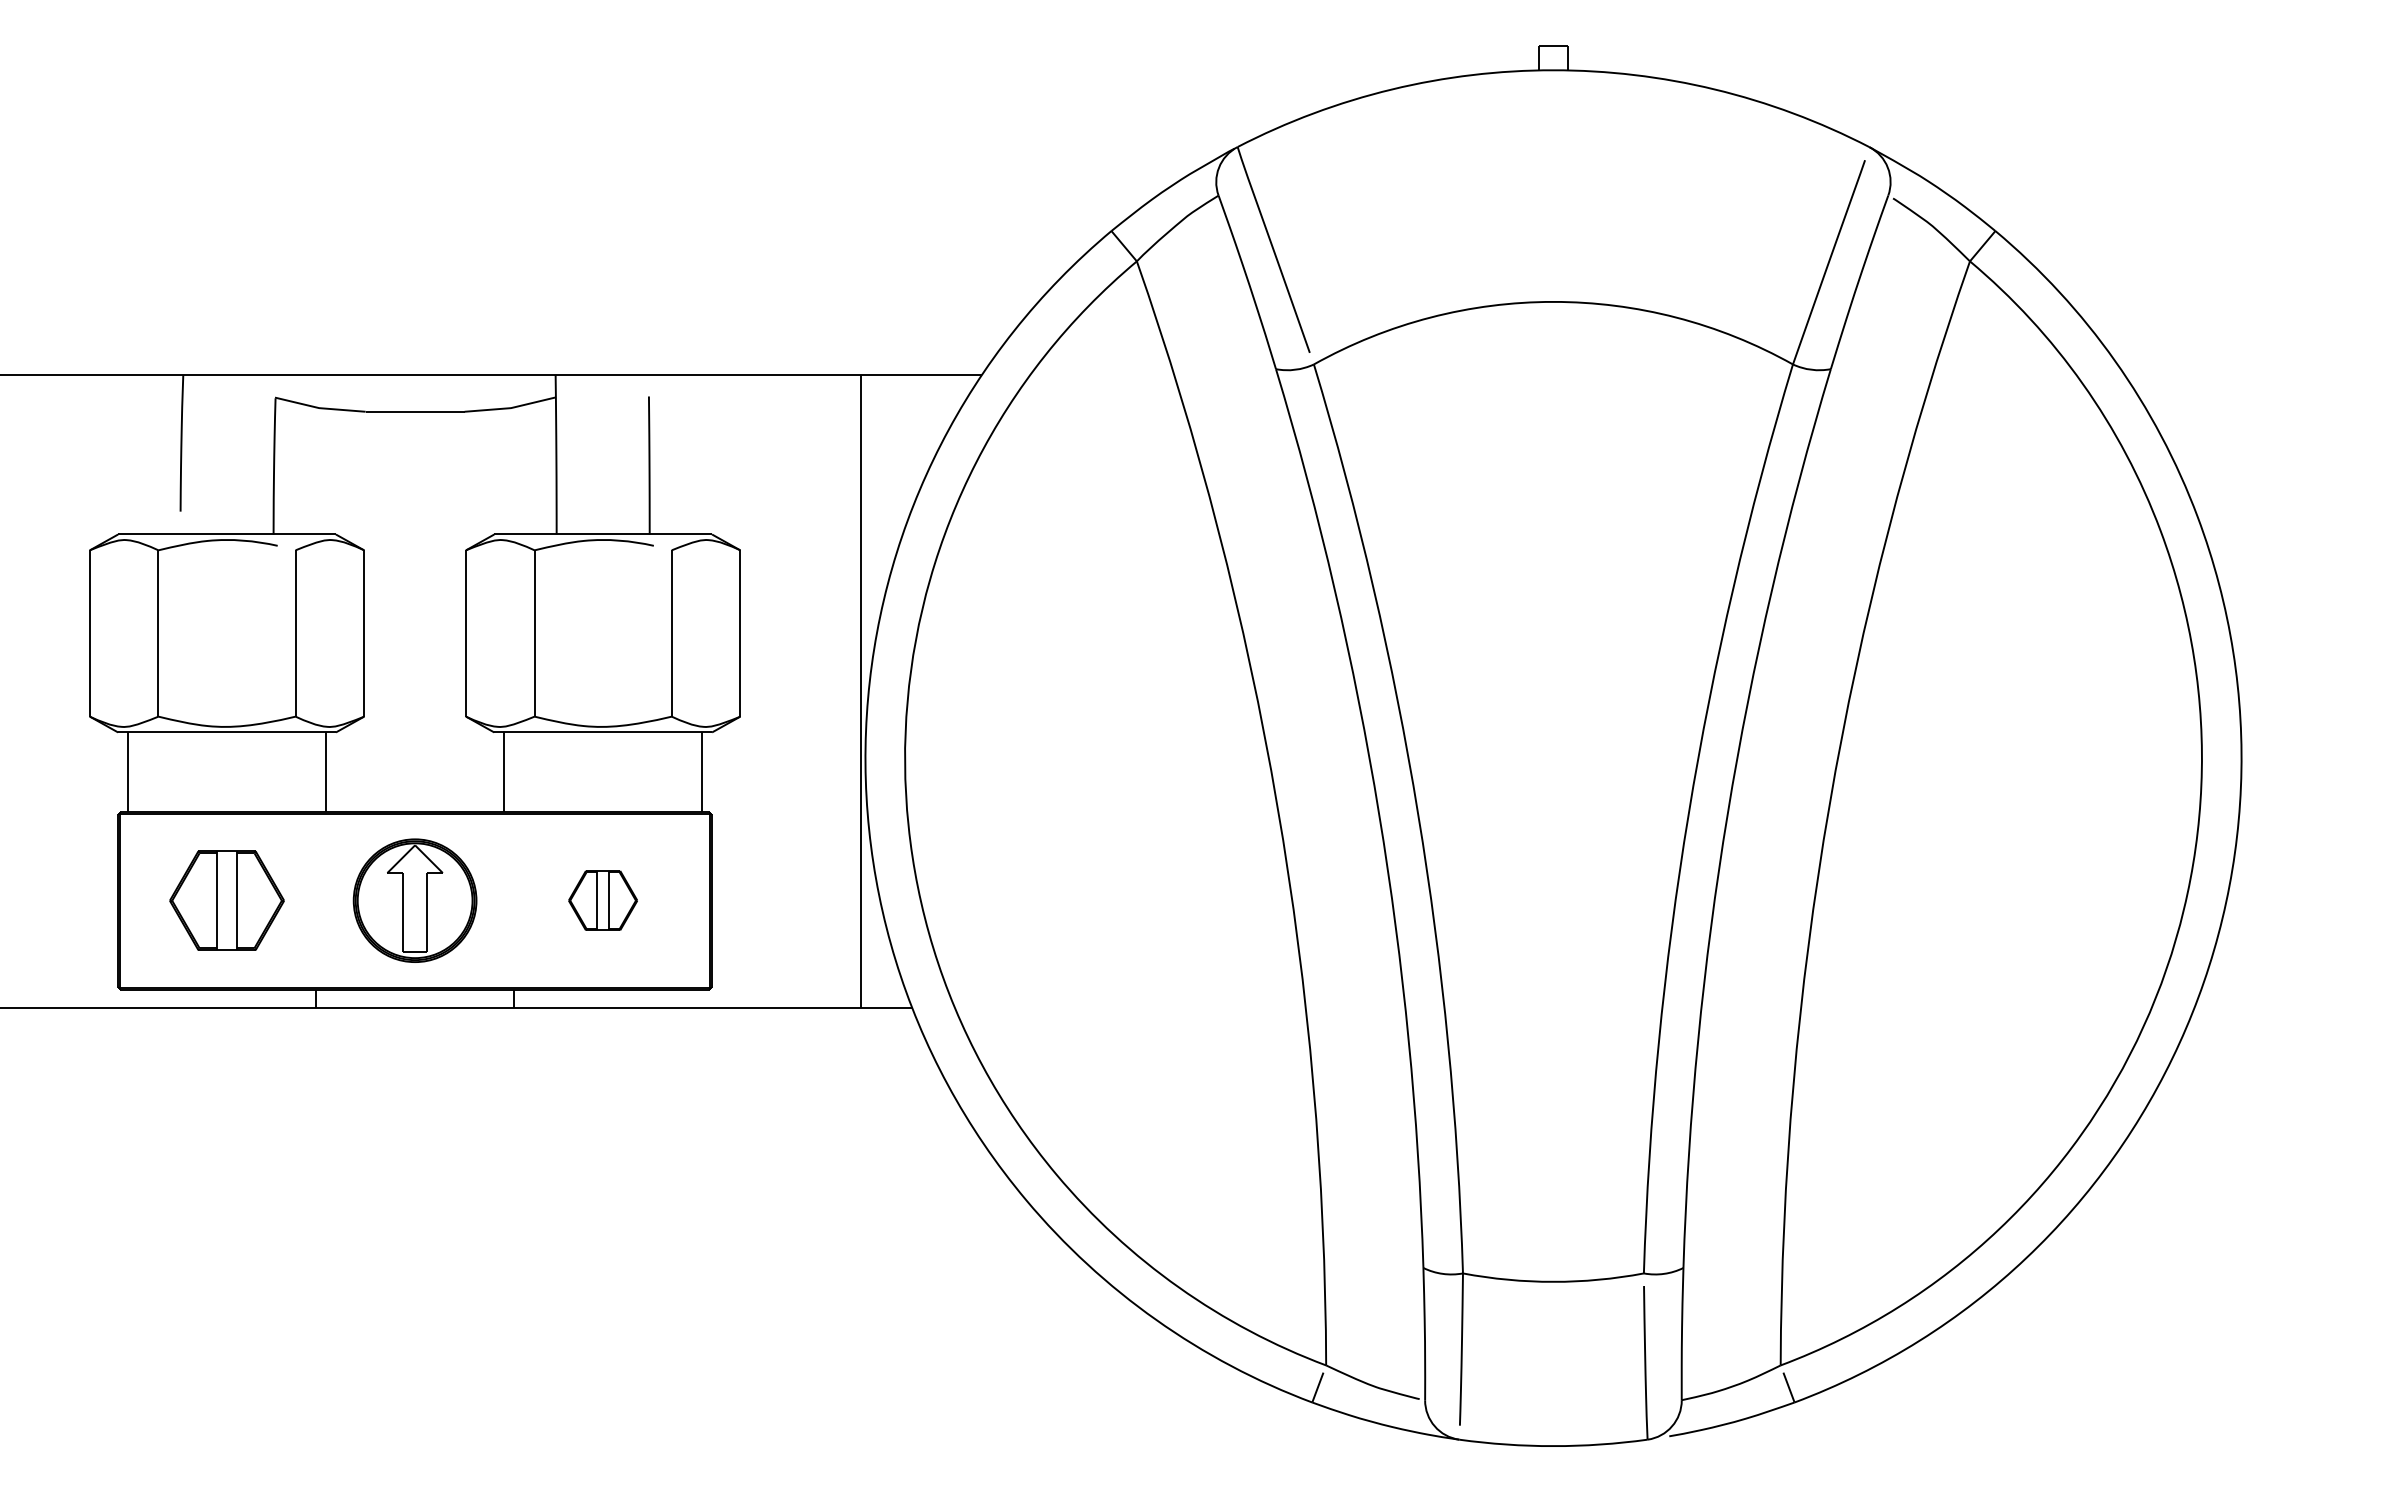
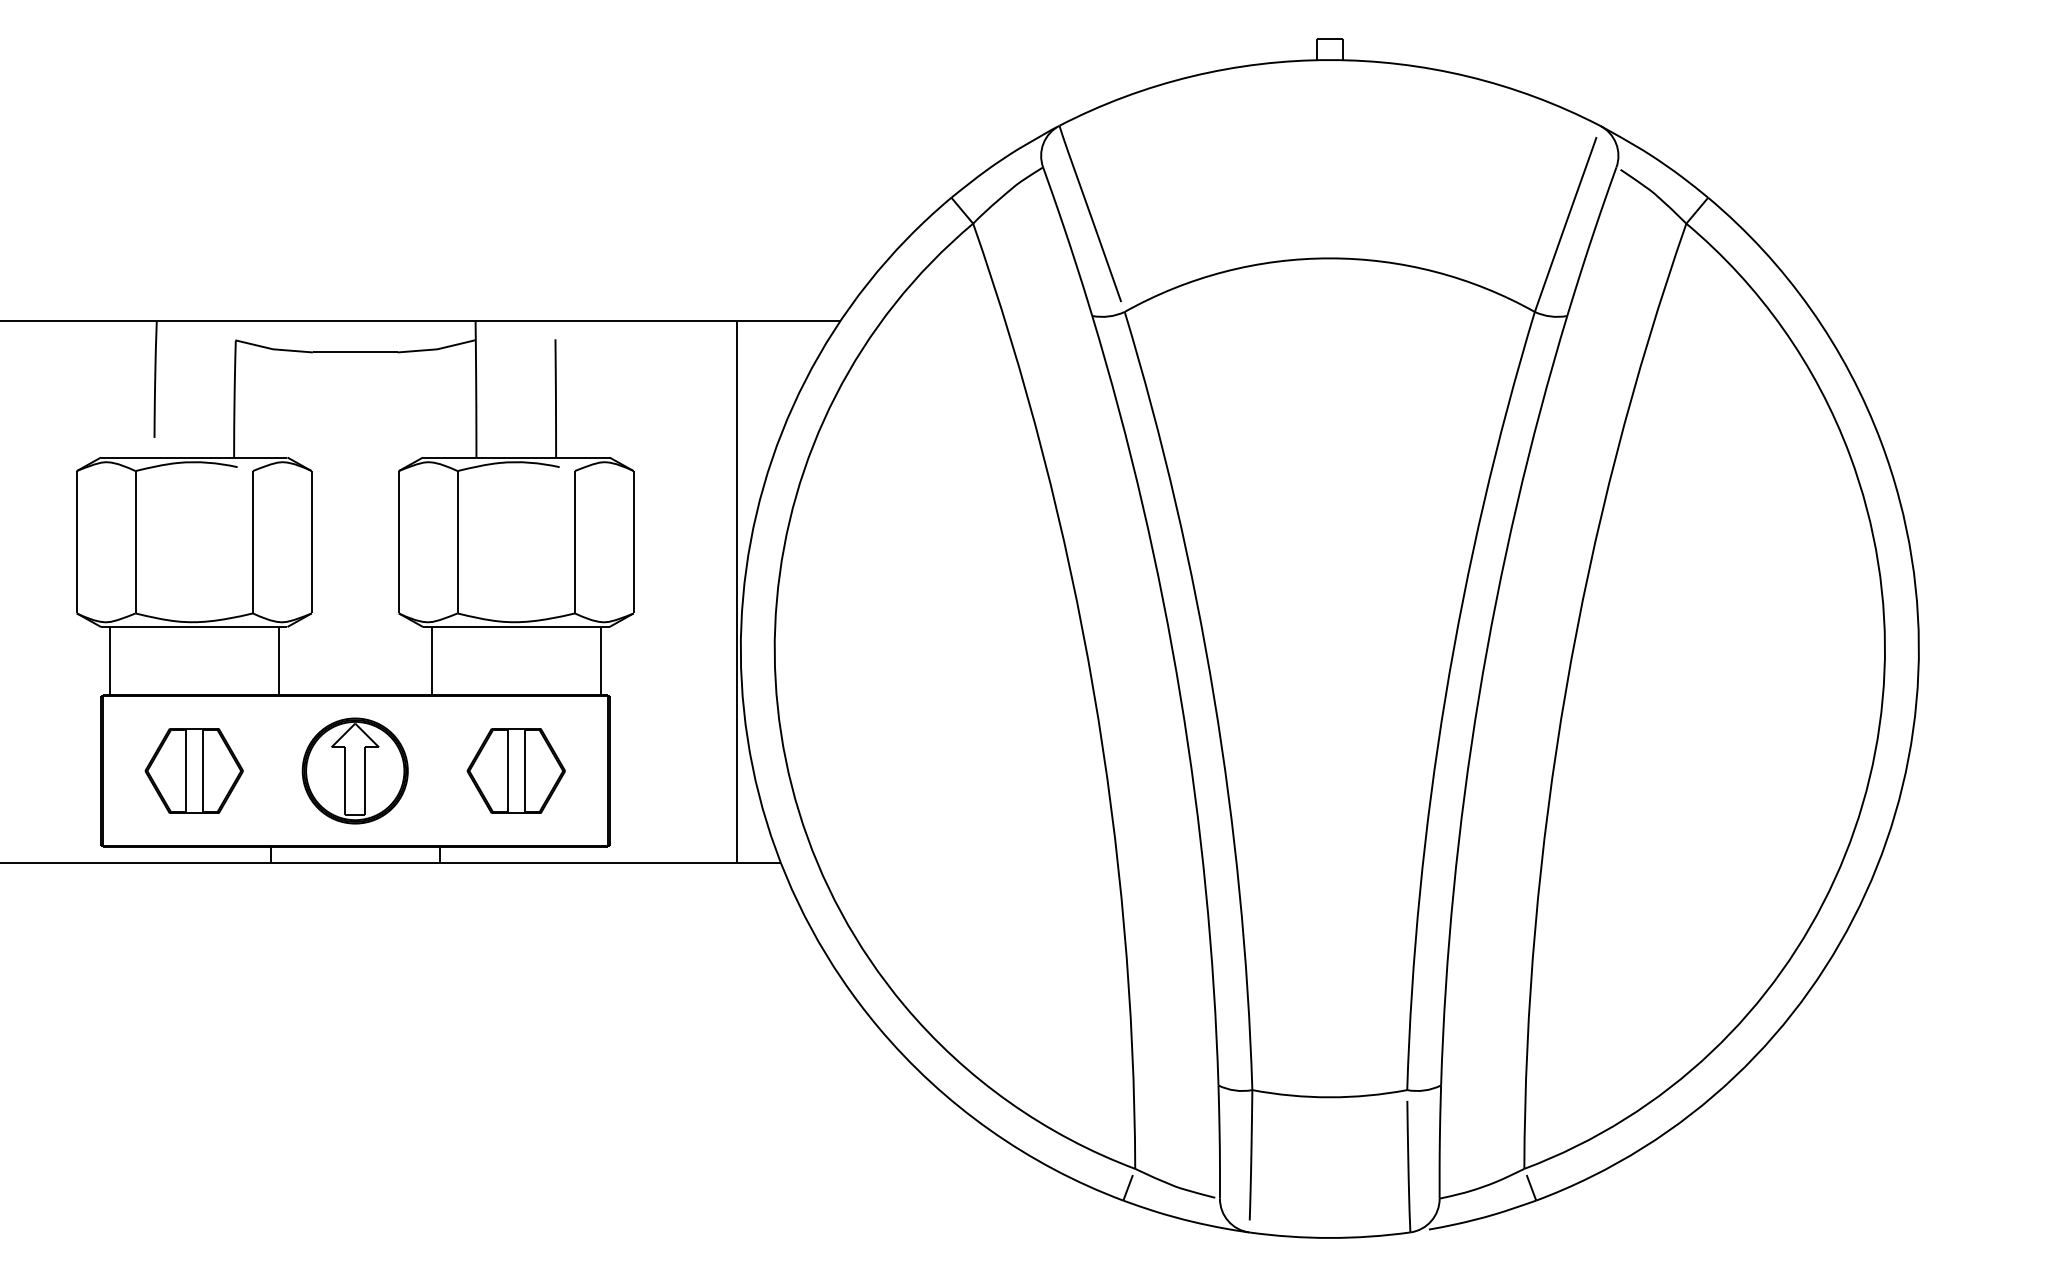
part: (602, 900) -> (515, 770), size x1.67

